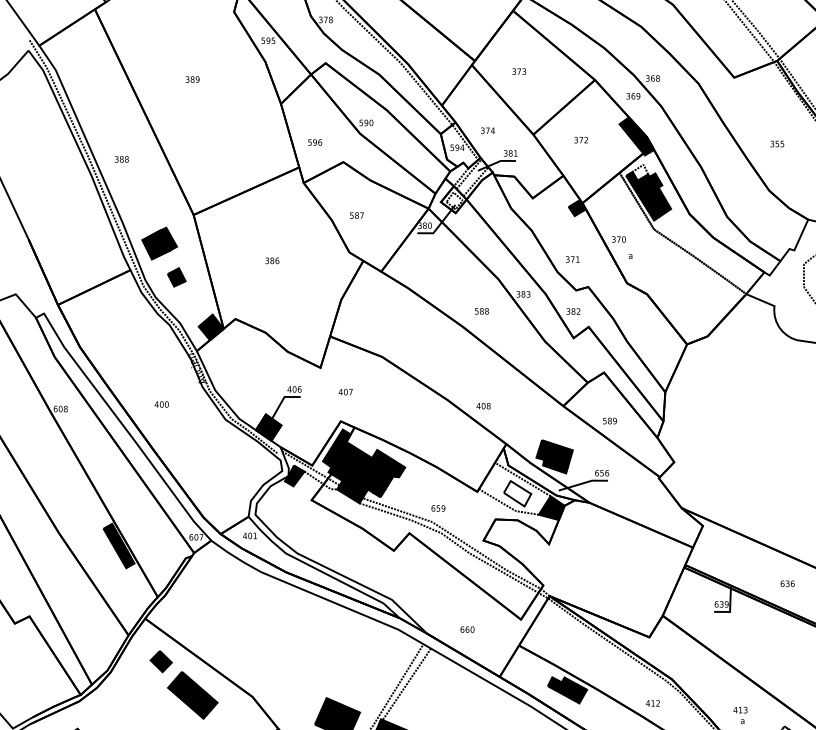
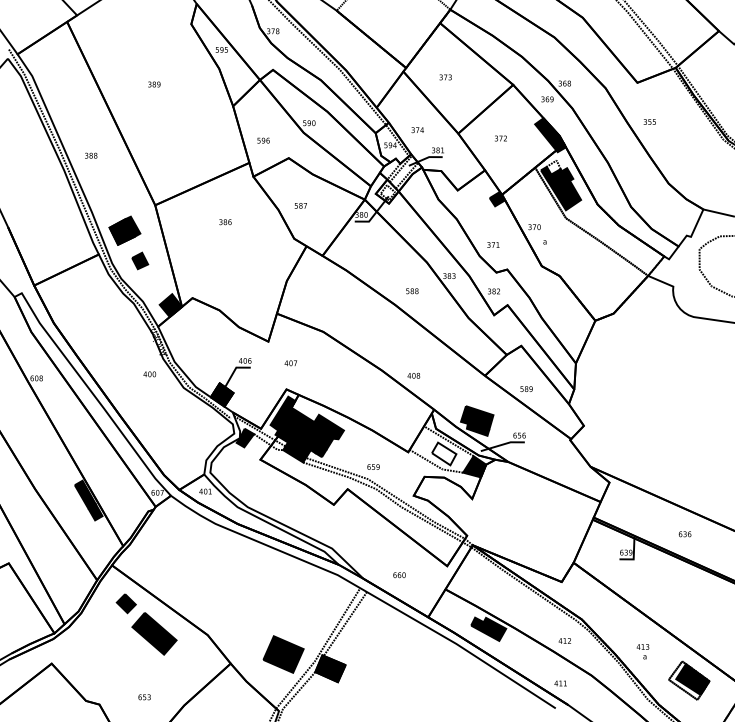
text: (776, 143) -> (649, 121), moved
text: (272, 261) -> (225, 222), moved
text: (161, 404) -> (149, 374), moved

